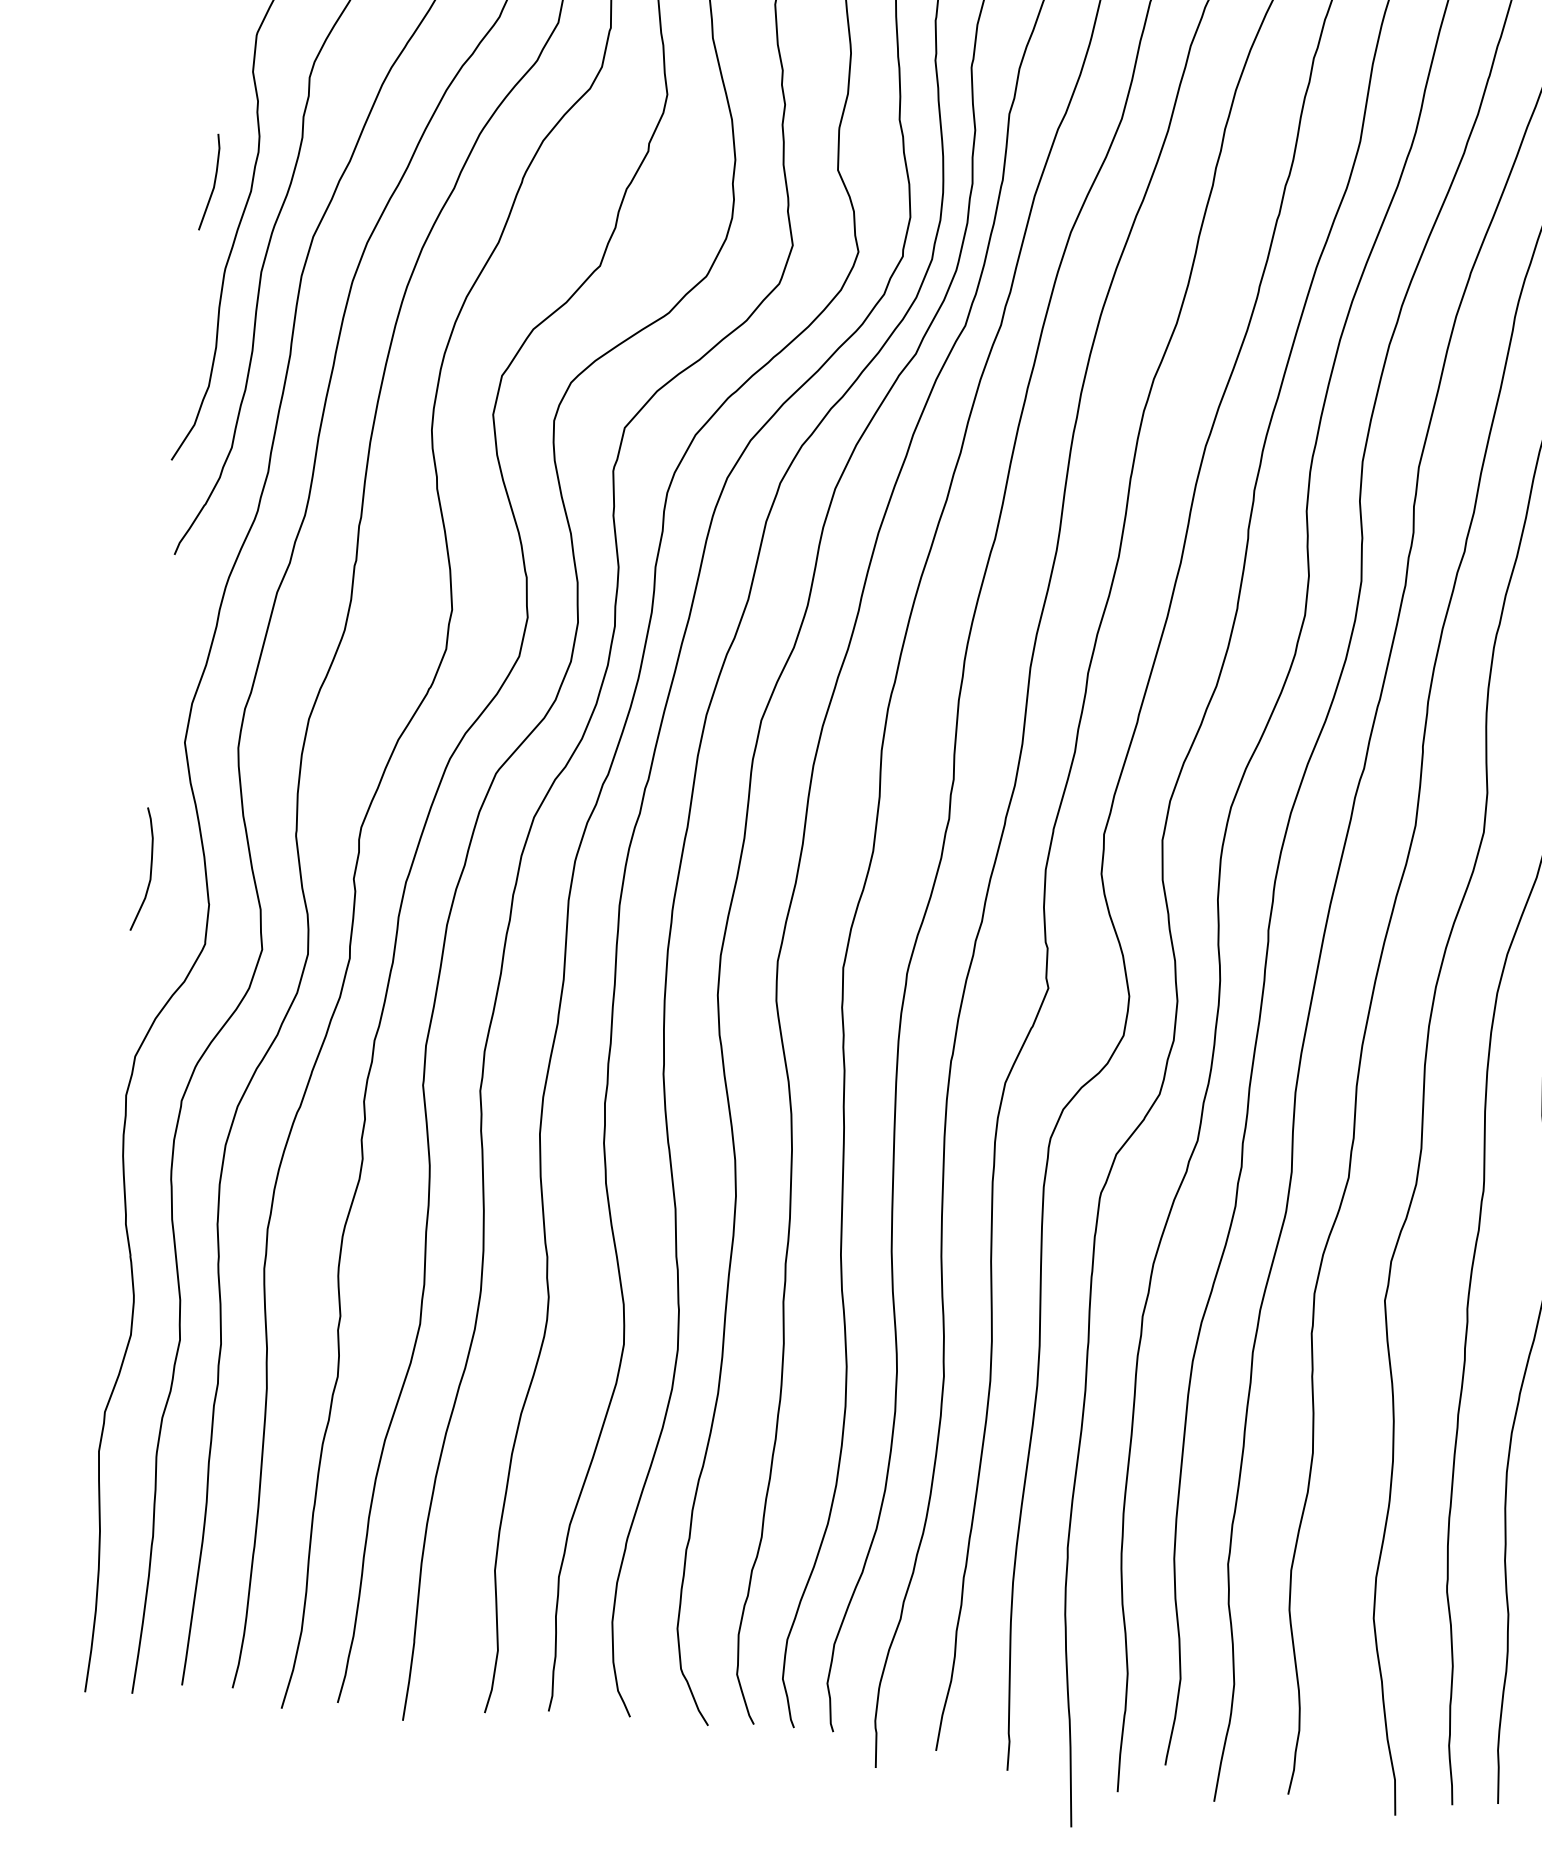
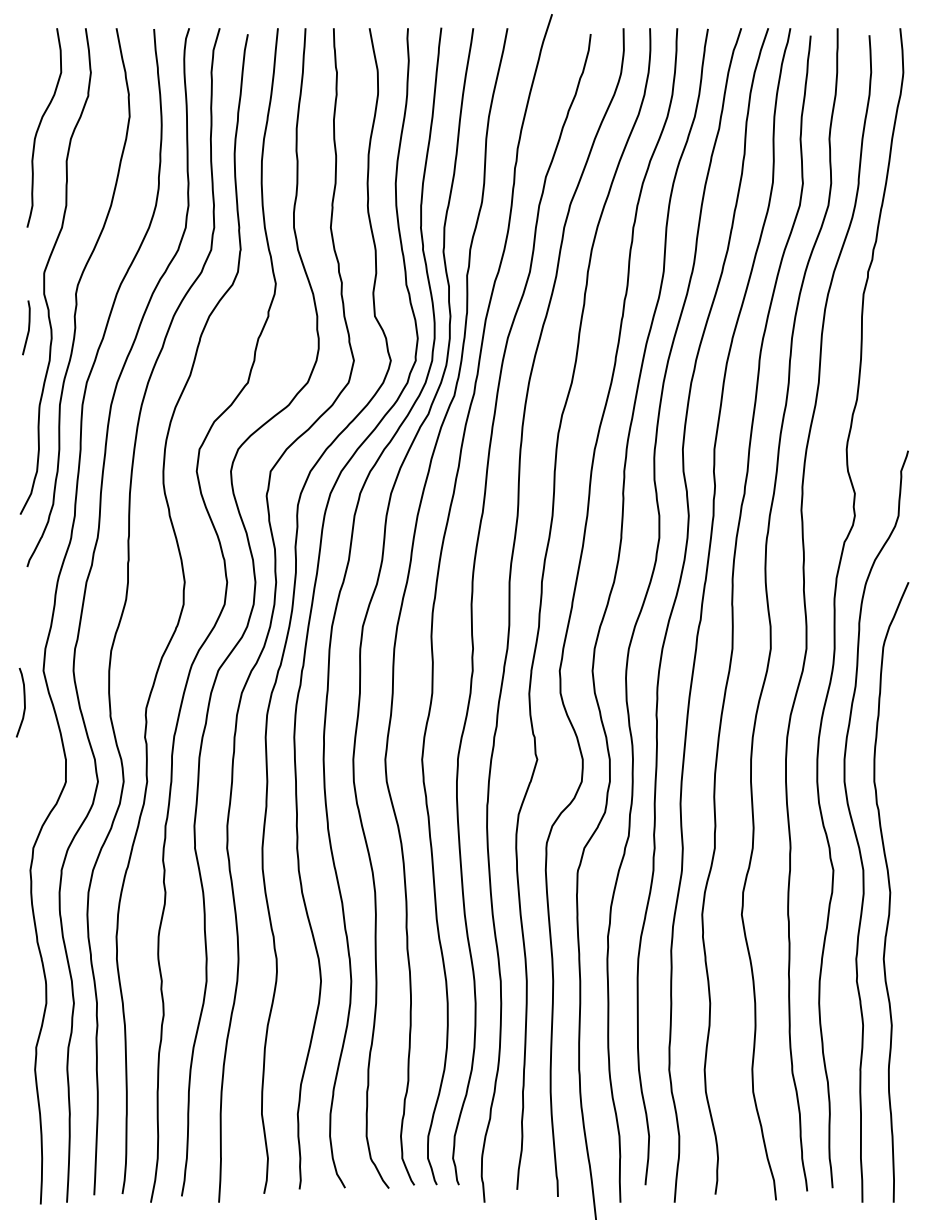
line: (213, 181) -> (28, 327), moved
curve: (148, 869) -> (23, 702), moved

